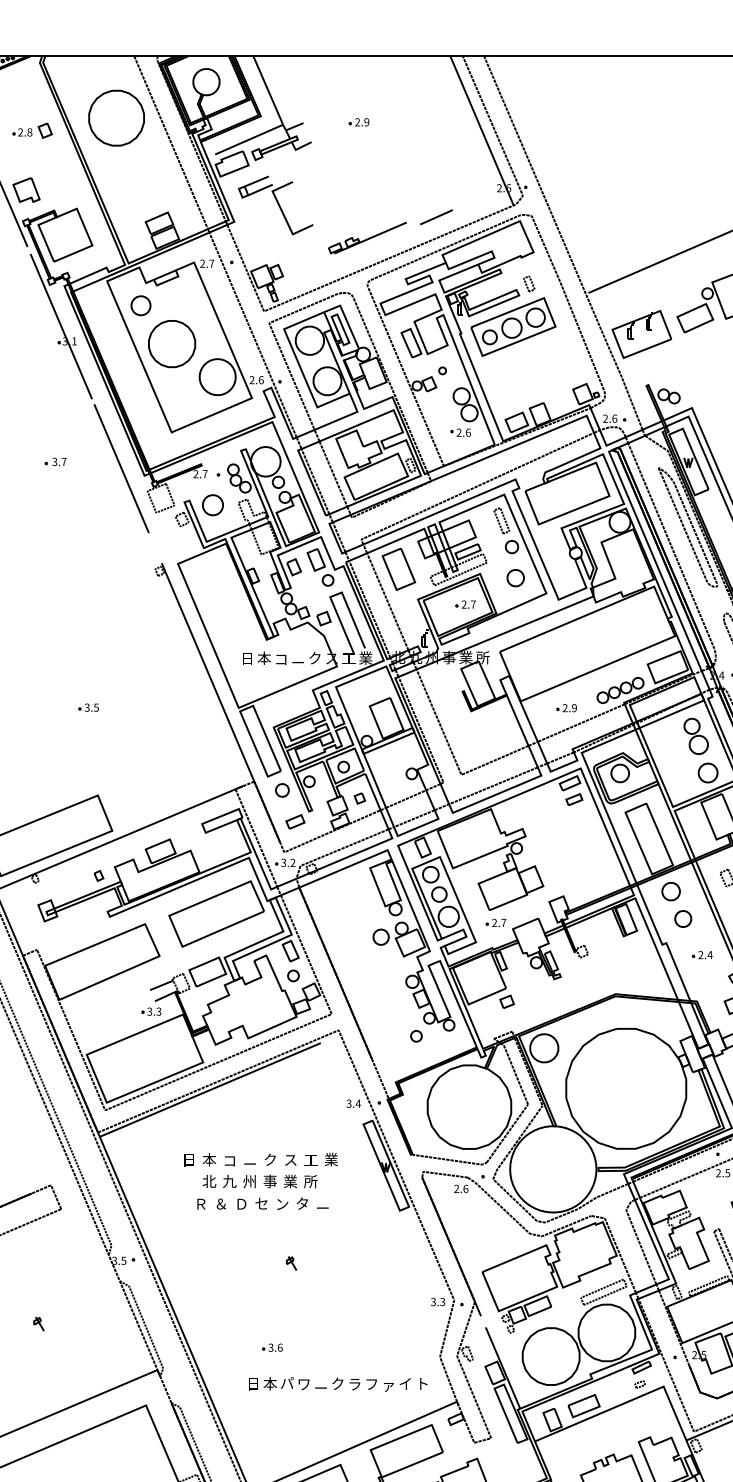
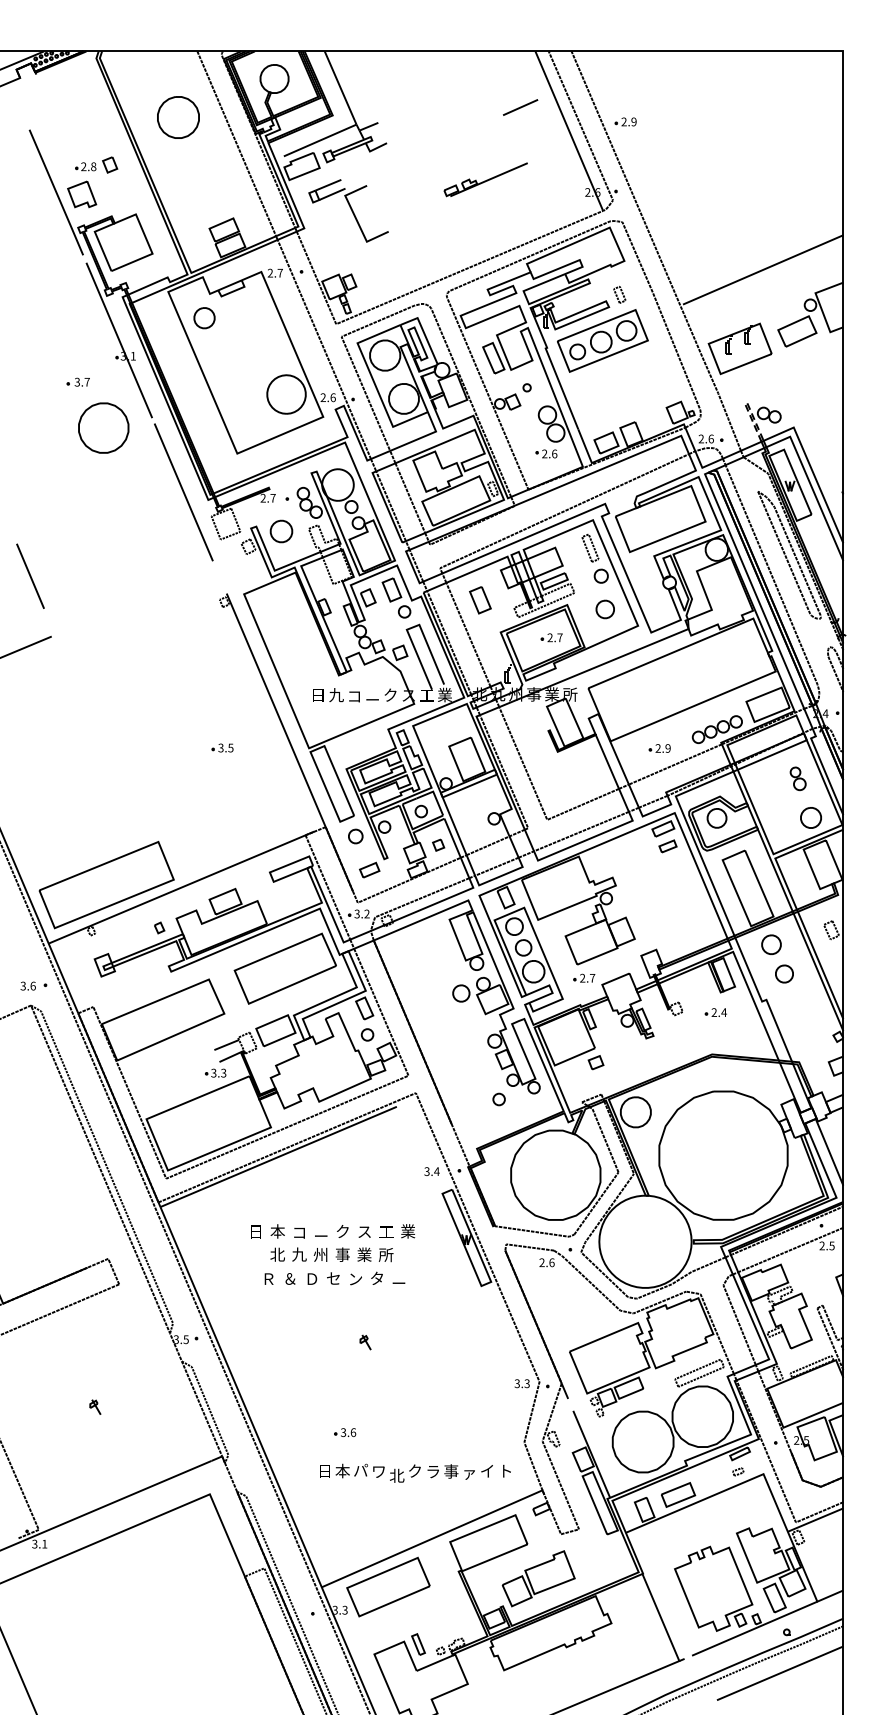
part: (116, 118) -> (178, 117), size x0.7
part: (358, 121) -> (625, 121), moved
part: (32, 130) -> (96, 164), moved
line: (436, 217) -> (520, 107), moved
part: (367, 237) -> (485, 179), moved
part: (171, 343) -> (103, 427), moved
line: (647, 385) -> (746, 403), solid -> dashed
part: (54, 461) -> (77, 381), moved
part: (399, 569) -> (480, 600), size x0.6
text: (264, 657) -> (336, 694), 本 -> 九
part: (88, 707) -> (222, 747), moved
part: (695, 736) -> (797, 778), size x0.6
part: (701, 954) -> (715, 1012), moved
text: (371, 1384) -> (451, 1471), フ -> 事
text: (321, 1387) -> (397, 1475), ー -> 北

